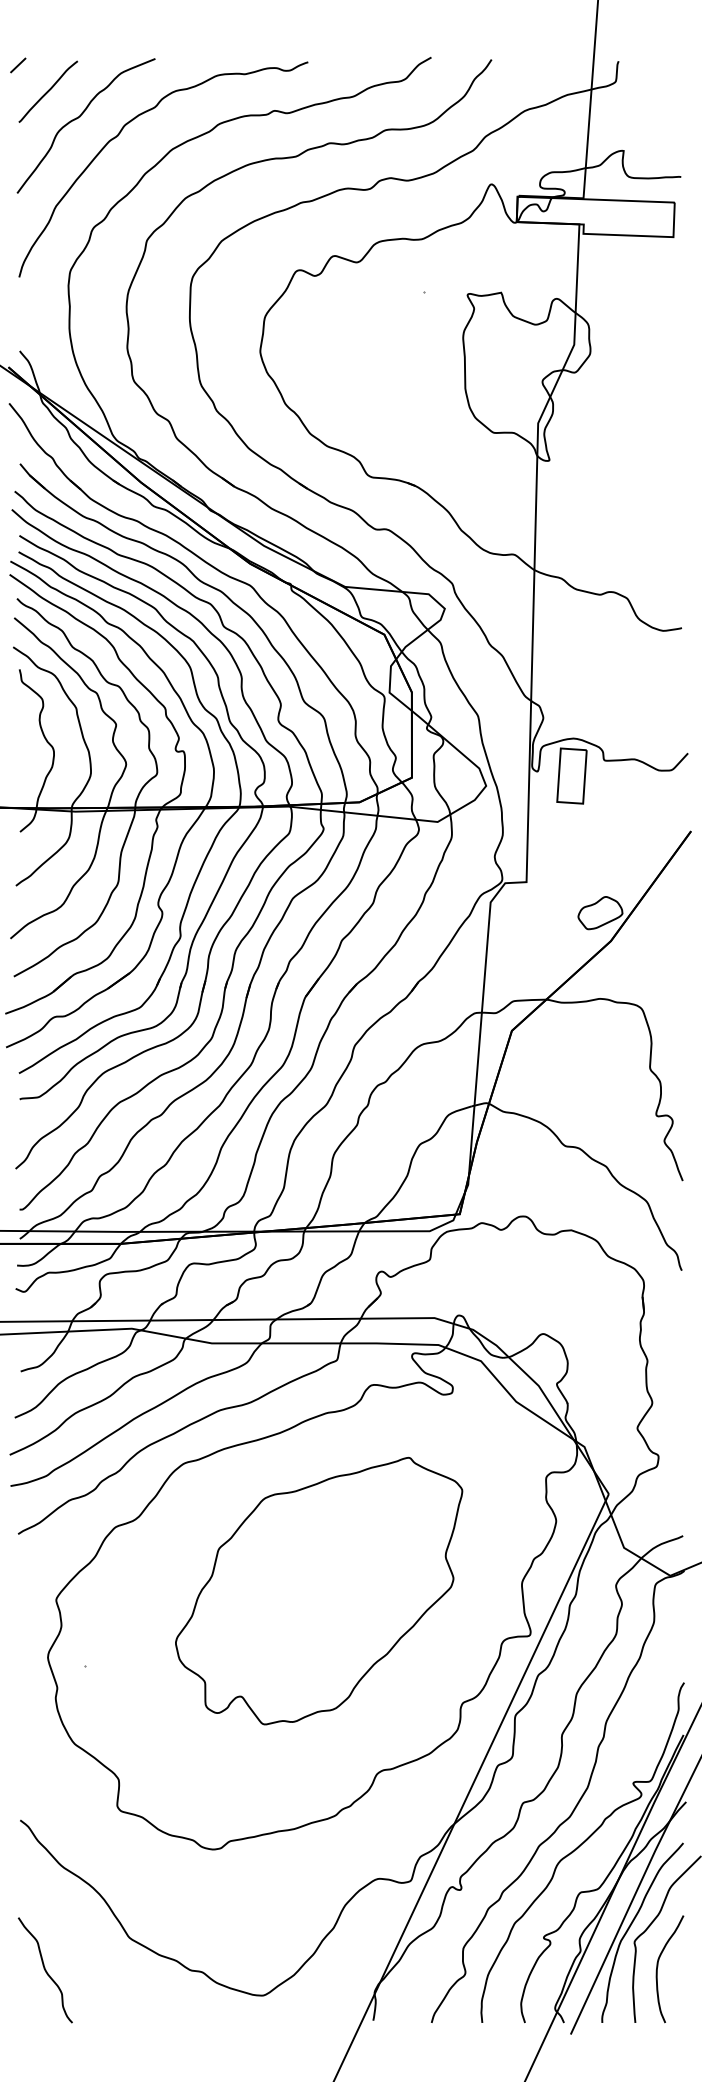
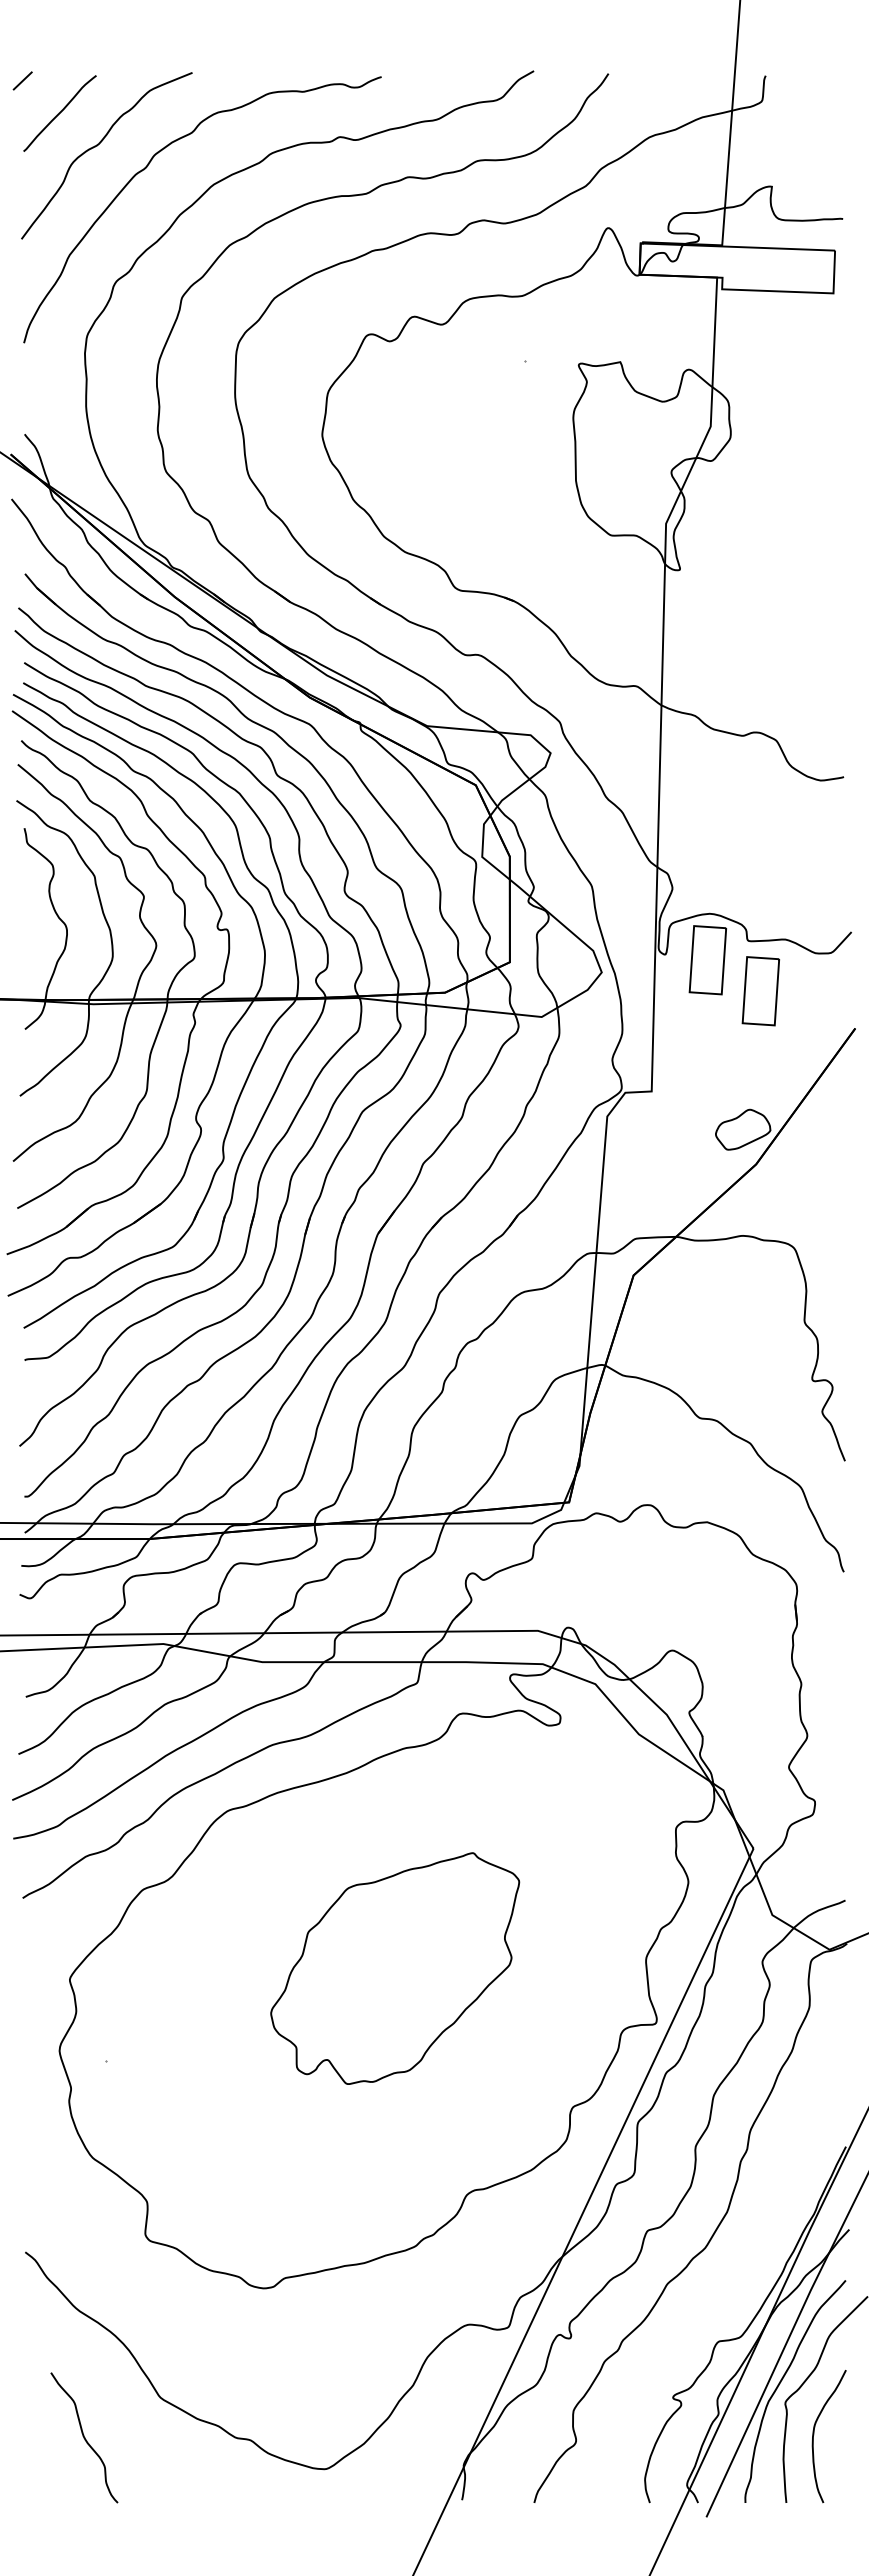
part: (614, 801) -> (760, 991), added
part: (319, 1590) -> (395, 1968), size x0.7
curve: (578, 1847) -> (716, 2286), removed
curve: (45, 1970) -> (84, 2437), moved

